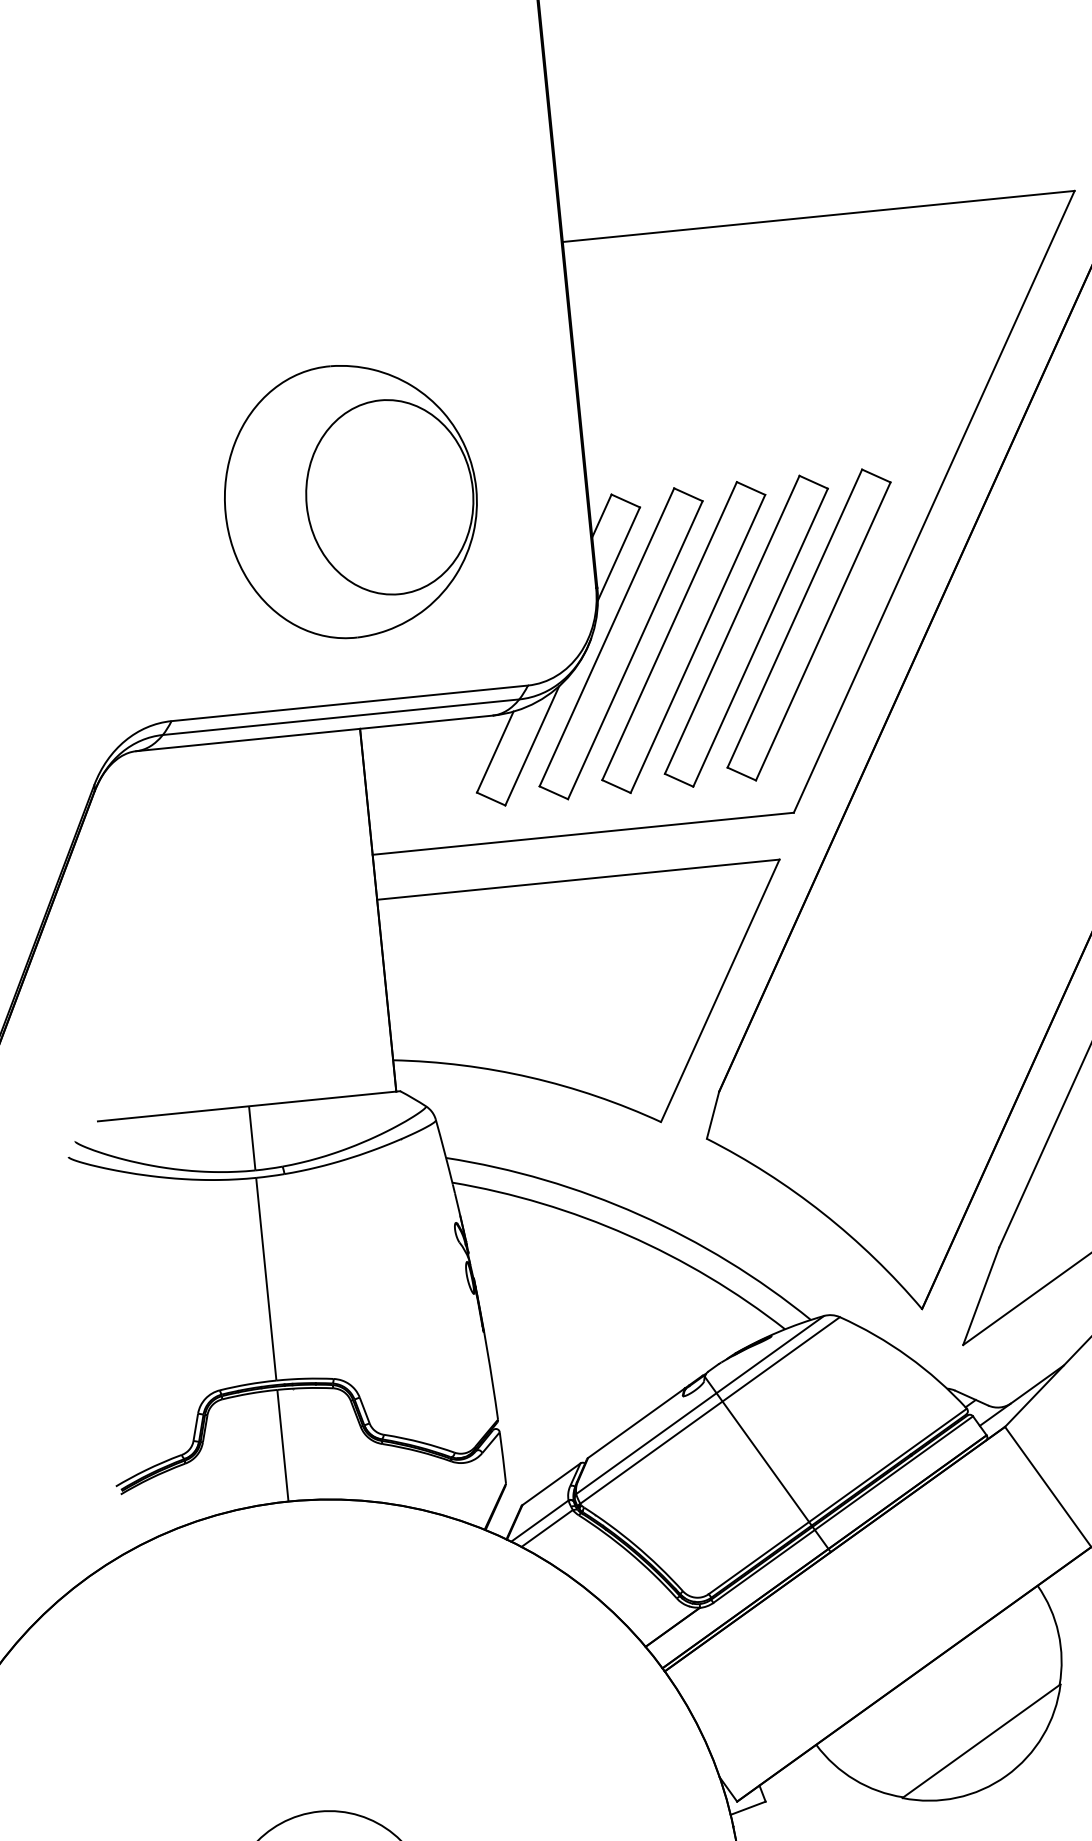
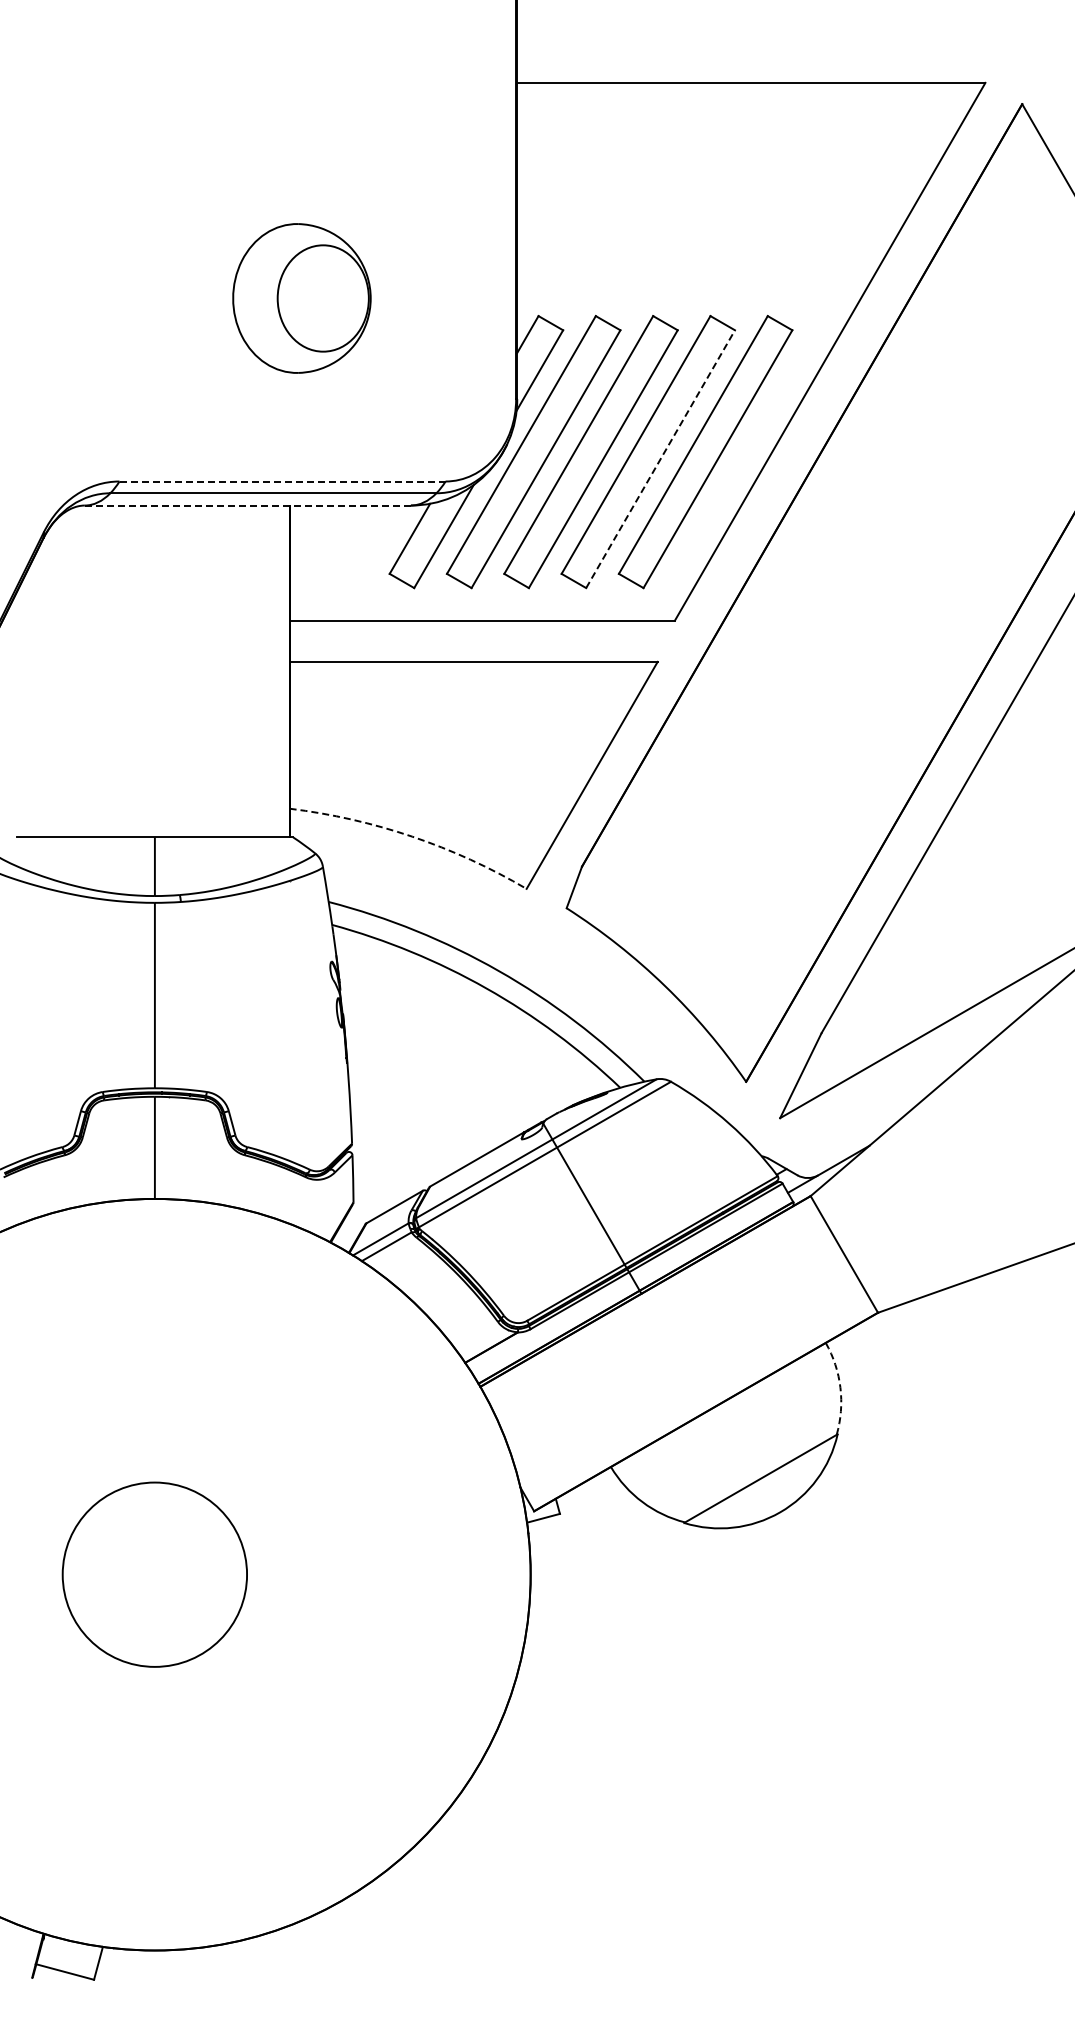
part: (350, 501) -> (301, 298), size x0.6
line: (760, 638) -> (660, 459), solid -> dashed
line: (349, 703) -> (282, 481), solid -> dashed
line: (314, 733) -> (247, 505), solid -> dashed
arc: (530, 1077) -> (412, 836), solid -> dashed
arc: (1058, 1632) -> (840, 1387), solid -> dashed

